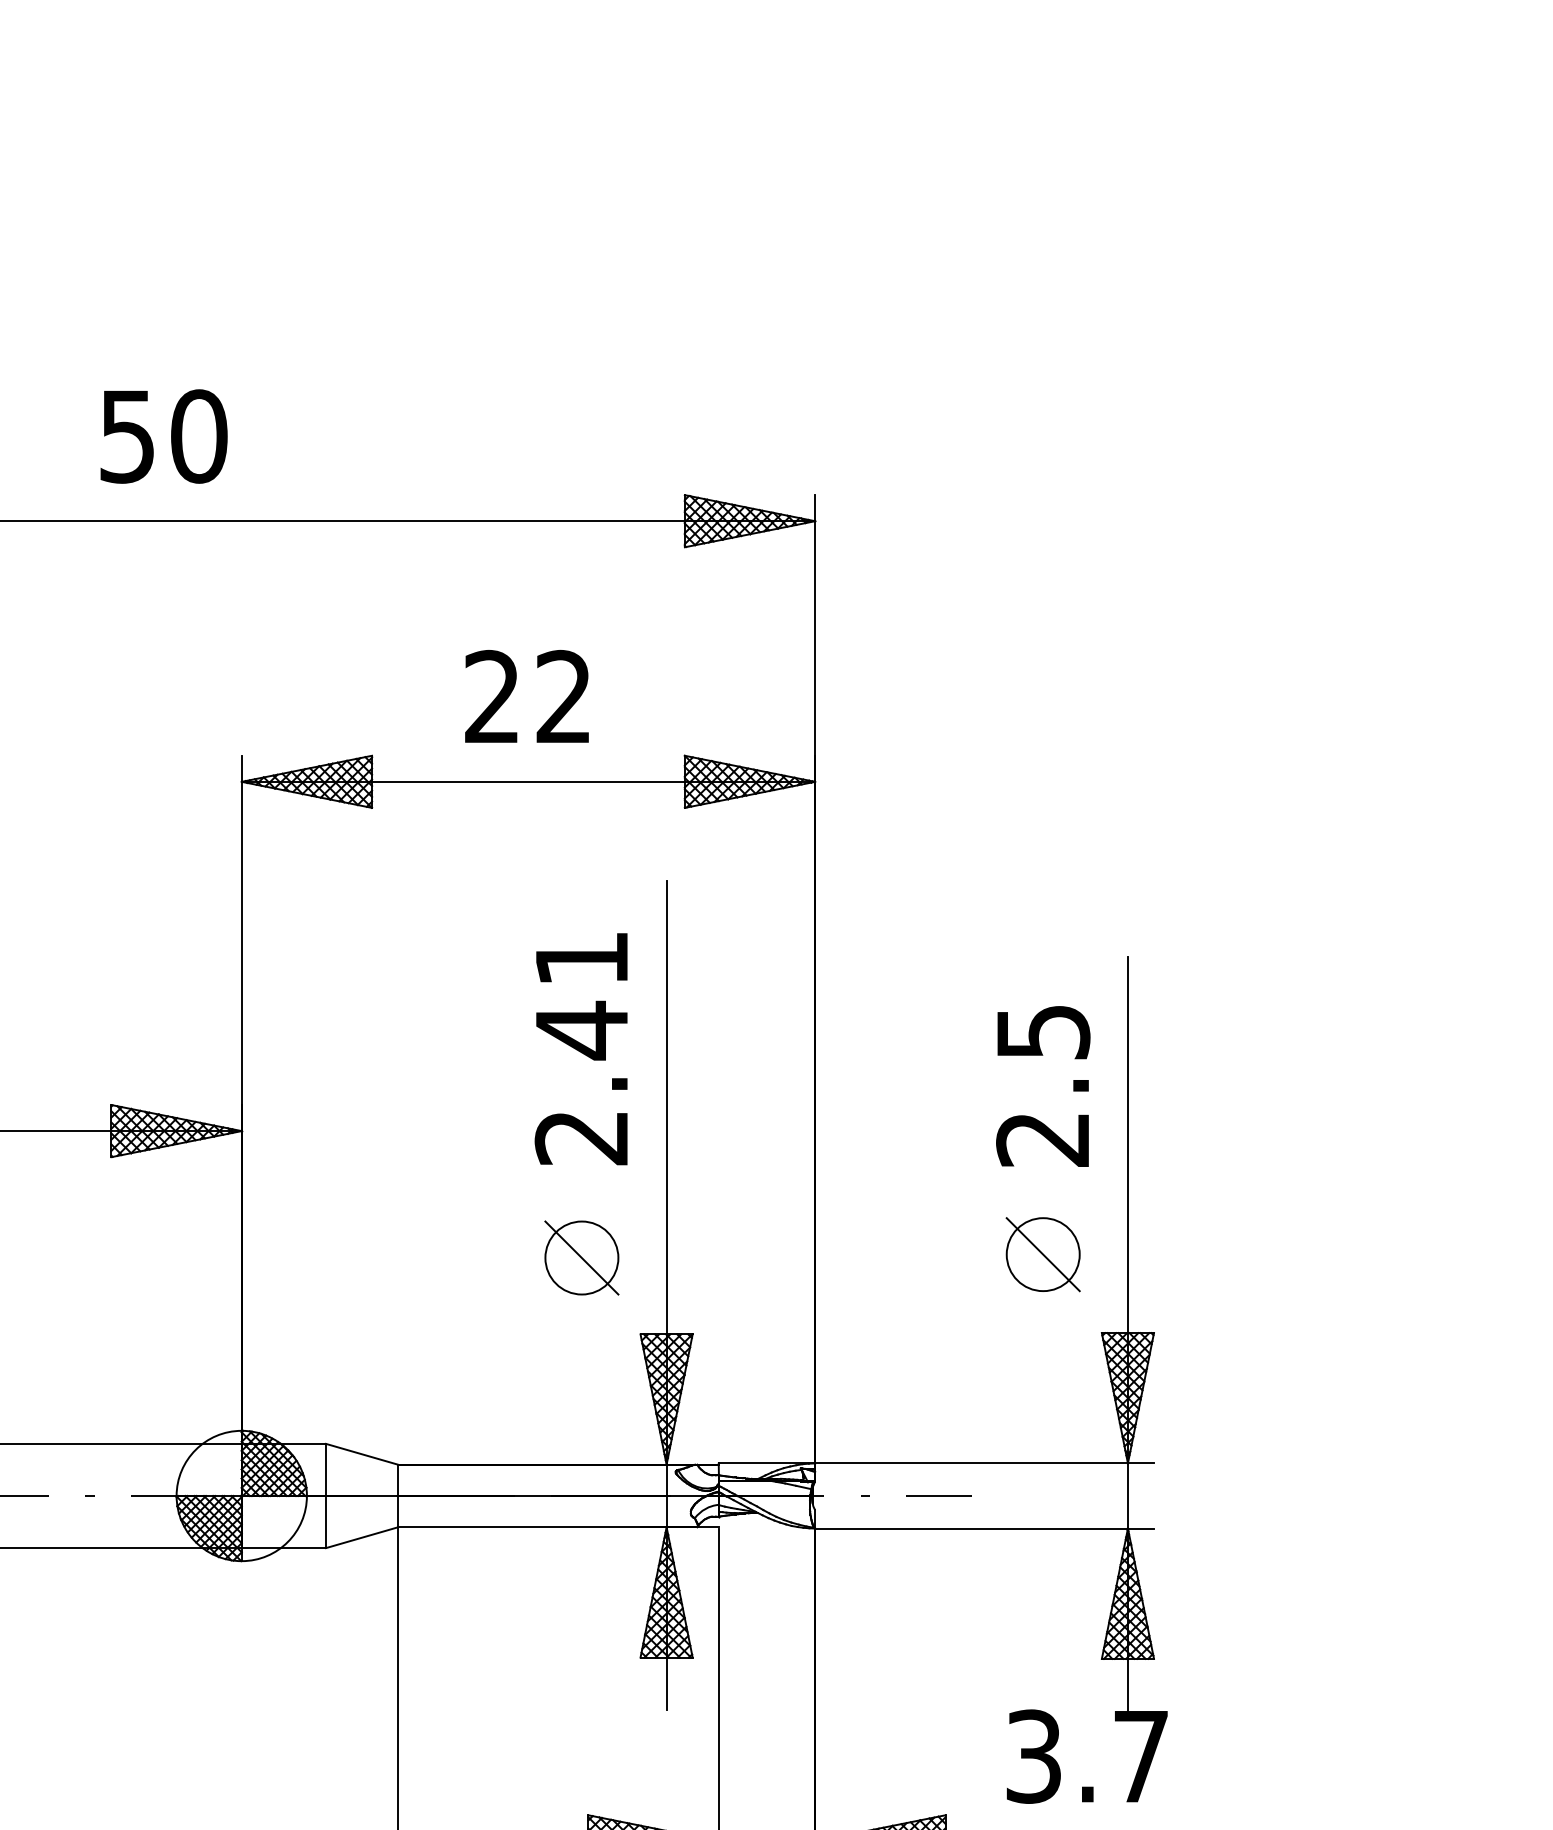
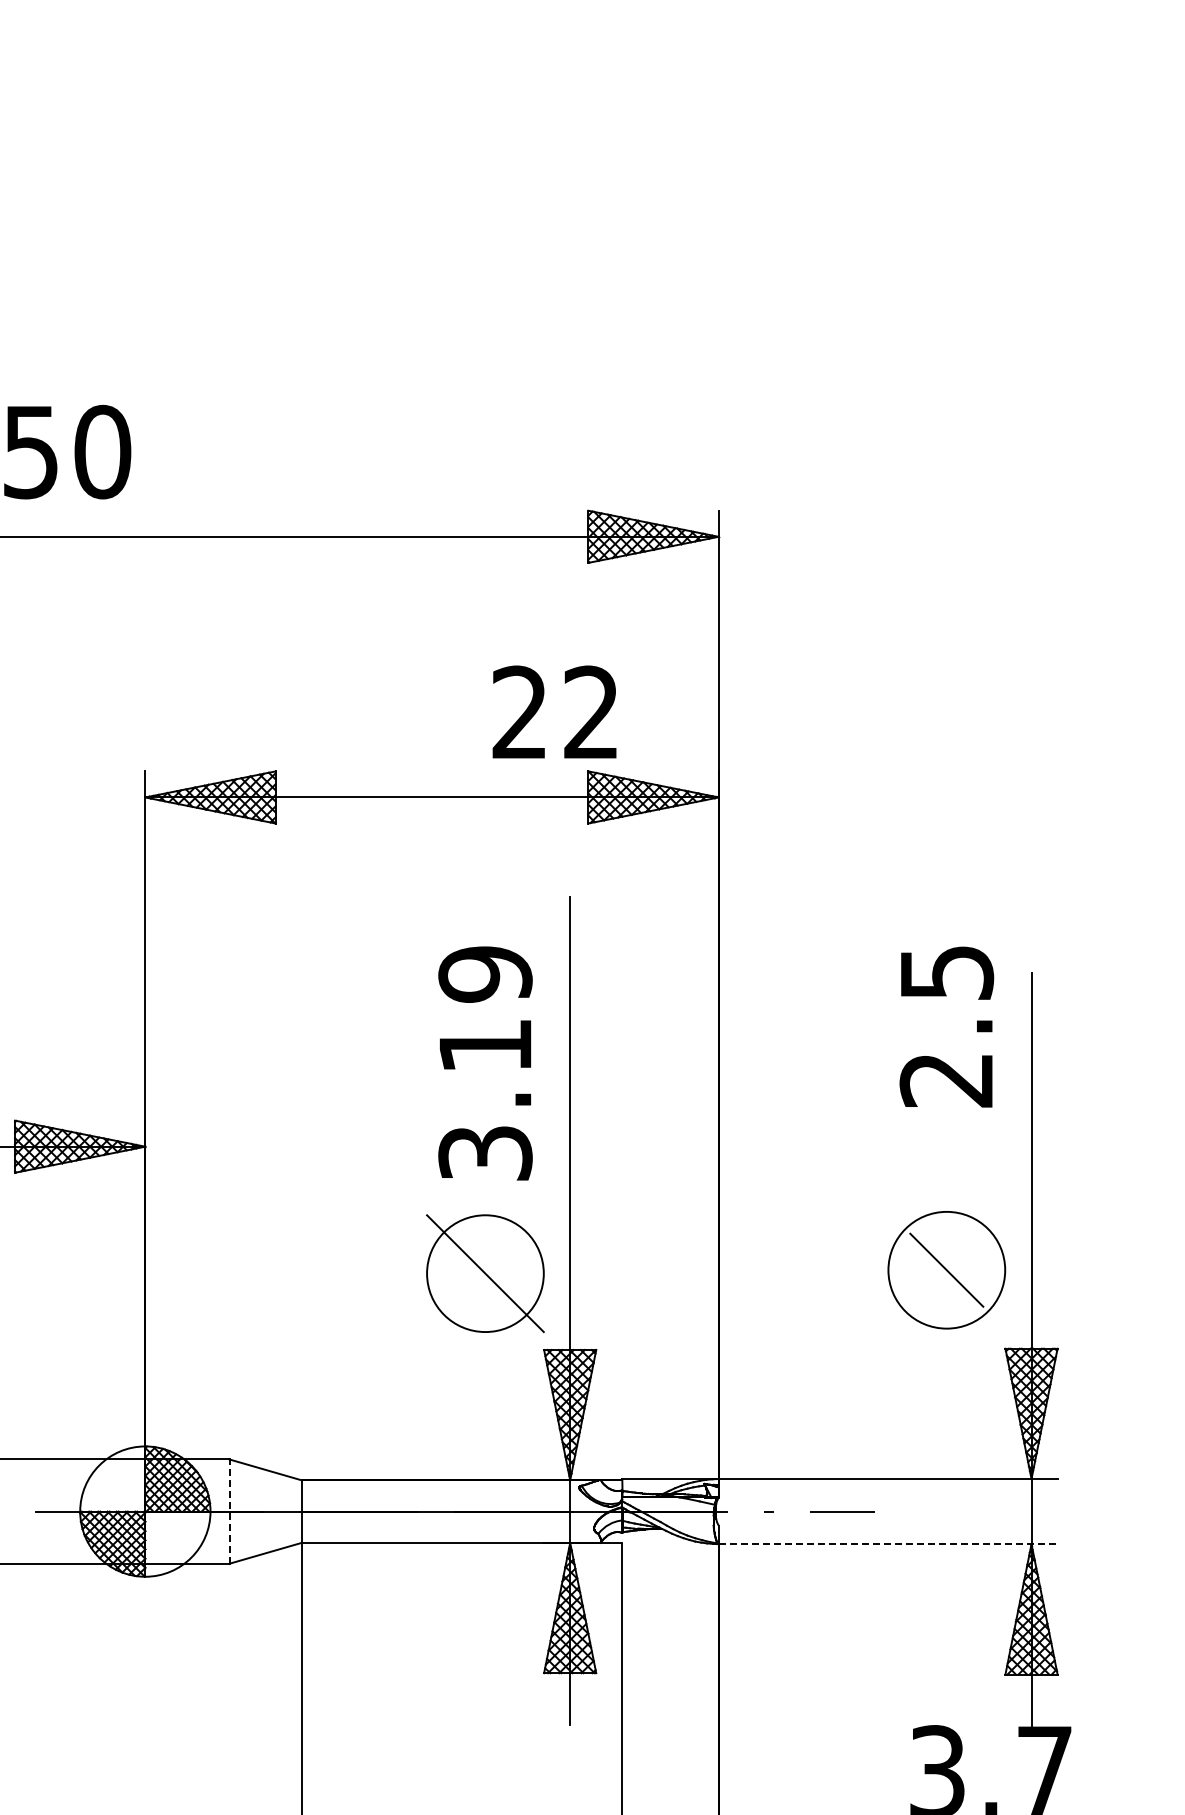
text: (526, 696) -> (554, 712), moved
text: (581, 1047) -> (485, 1063), 2.41 -> 3.19
text: (1043, 1086) -> (947, 1027), moved
circle: (1042, 1254) -> (946, 1270), size x1.6
part: (581, 1257) -> (485, 1273), size x1.6
line: (325, 1495) -> (229, 1511), solid -> dashed
line: (985, 1528) -> (889, 1544), solid -> dashed

